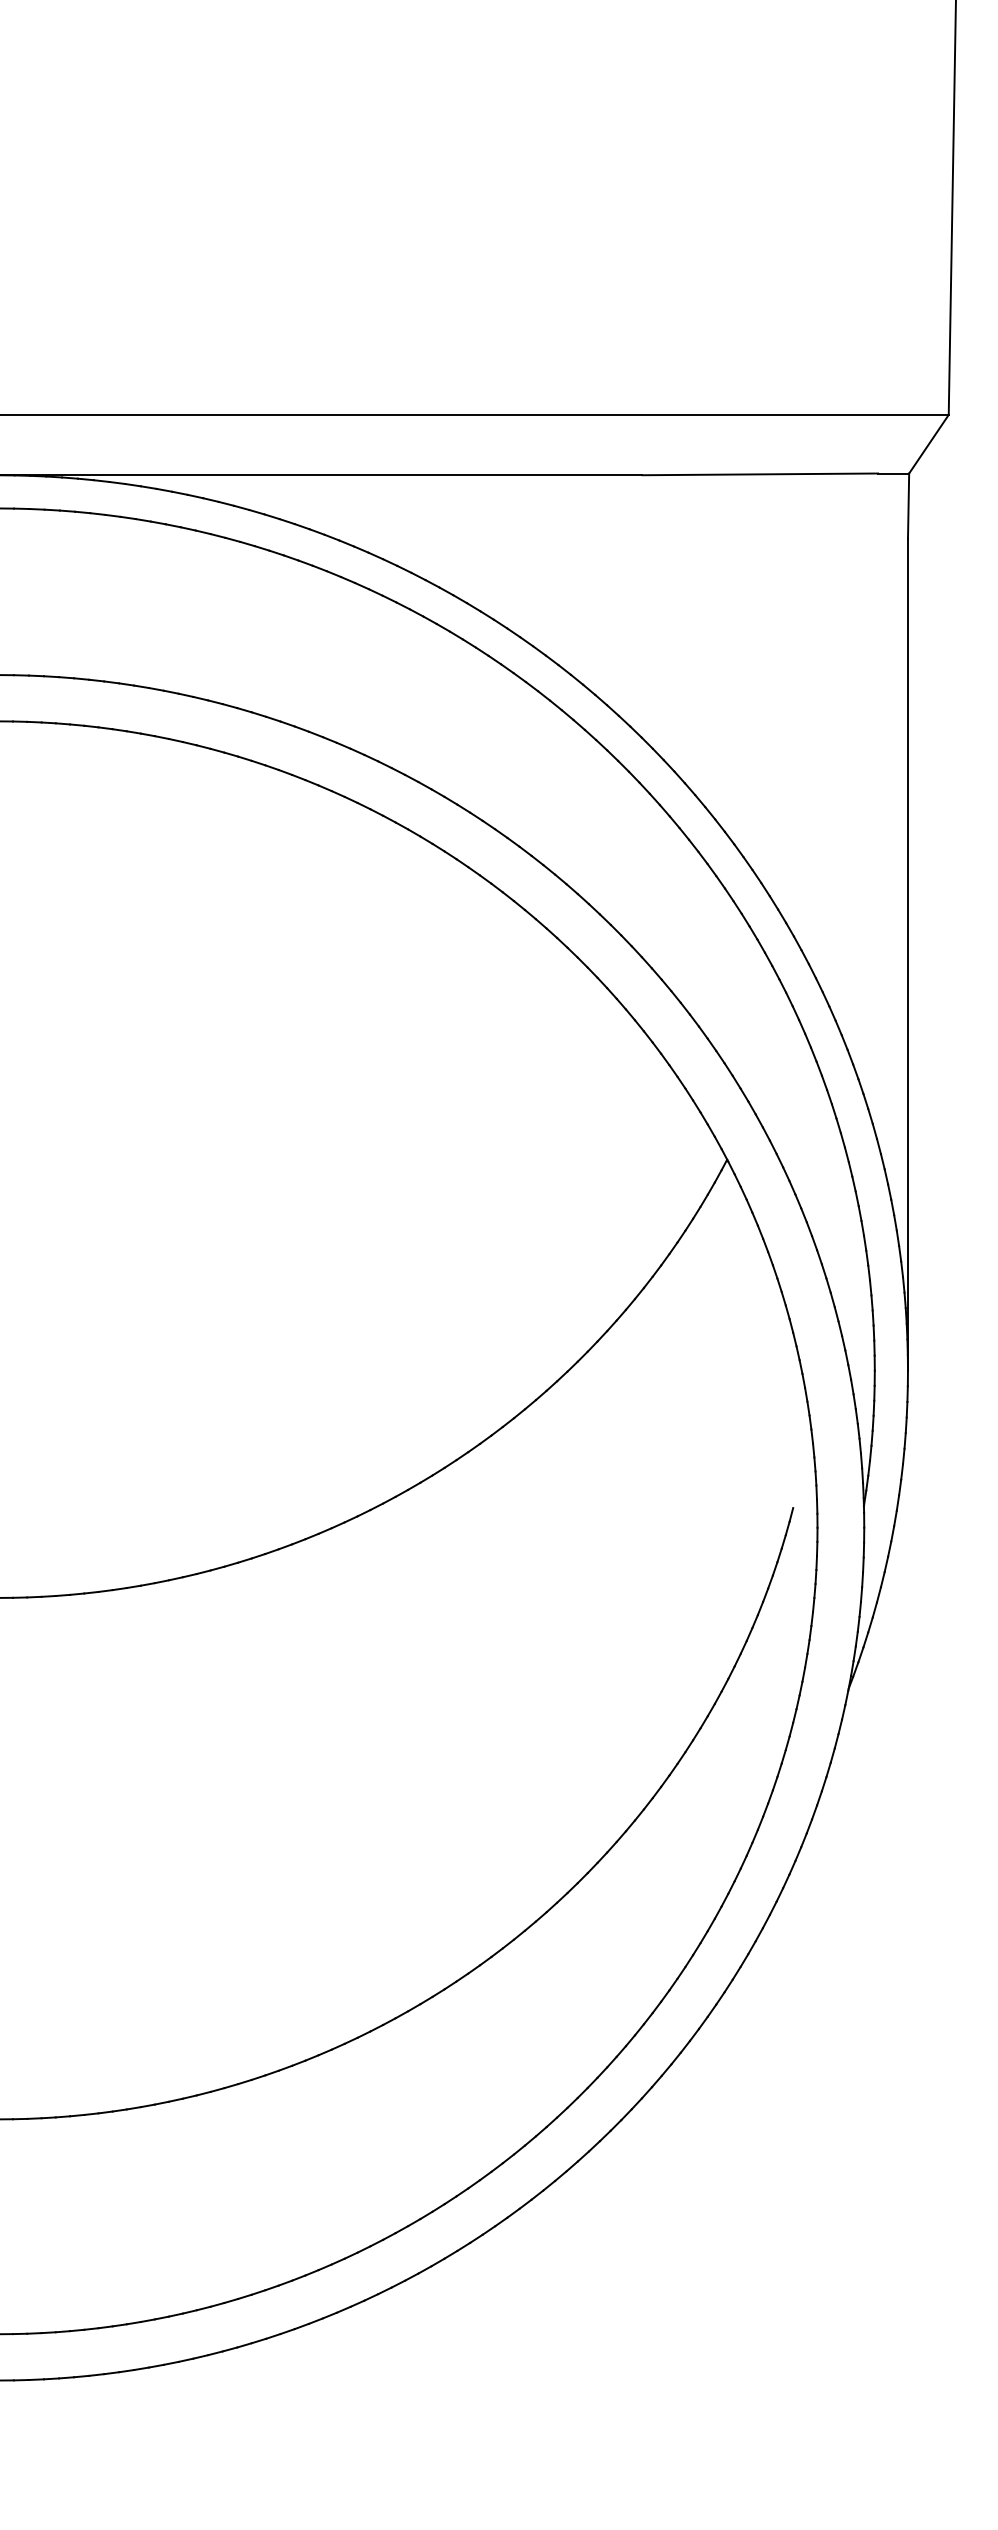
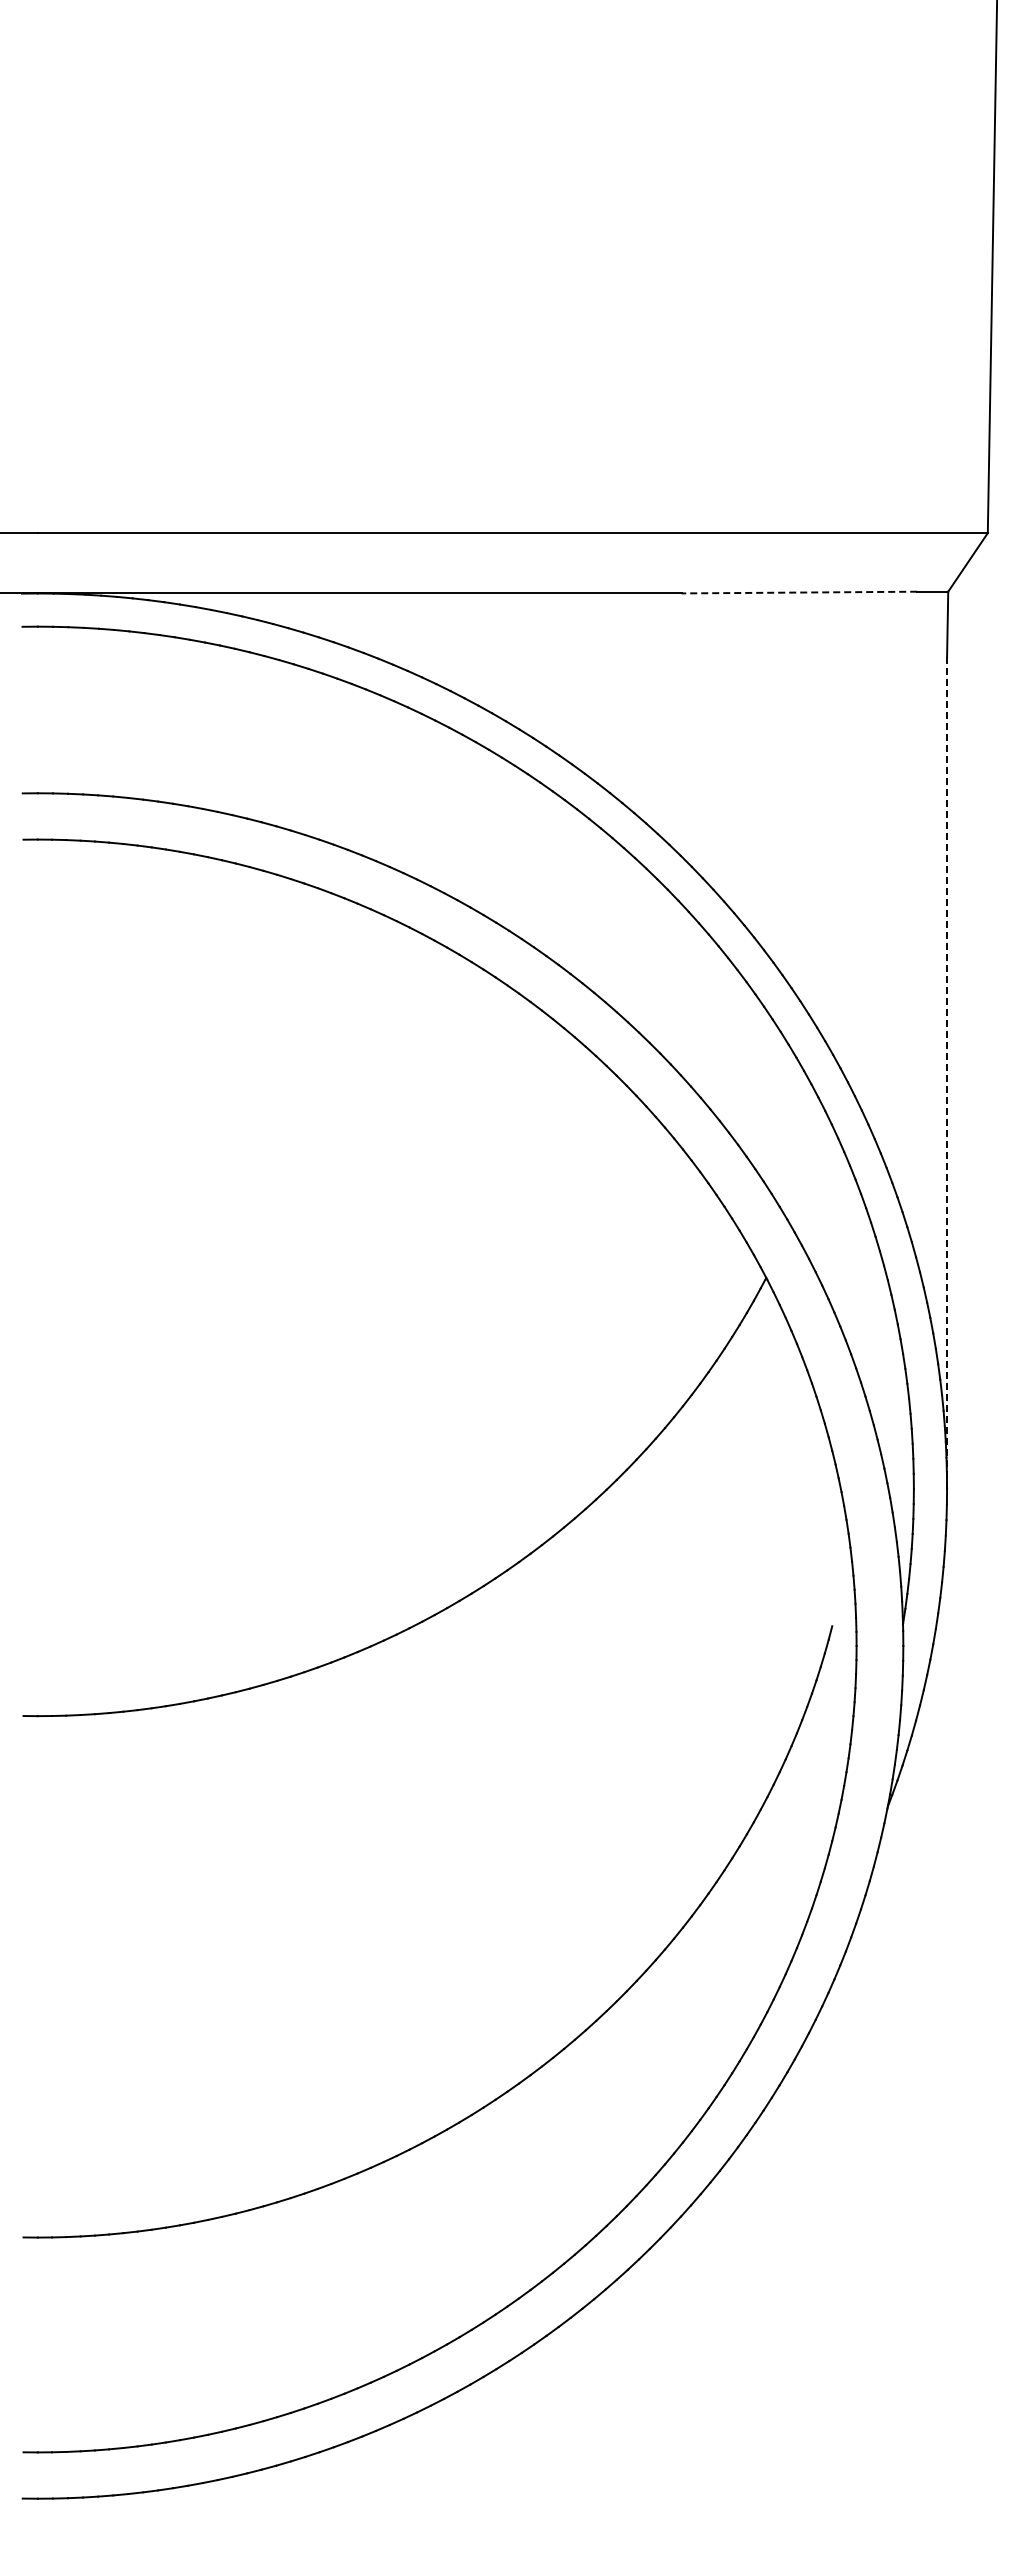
line: (760, 474) -> (799, 592), solid -> dashed
line: (908, 954) -> (947, 1072), solid -> dashed

